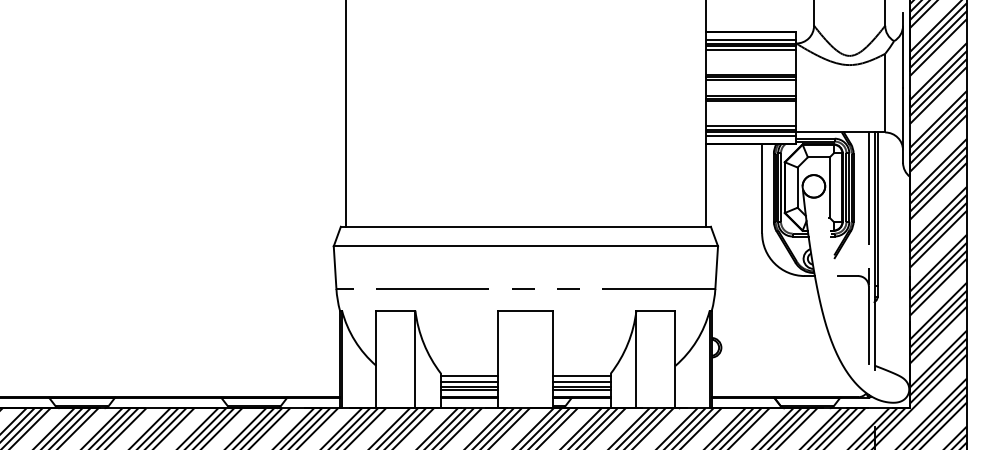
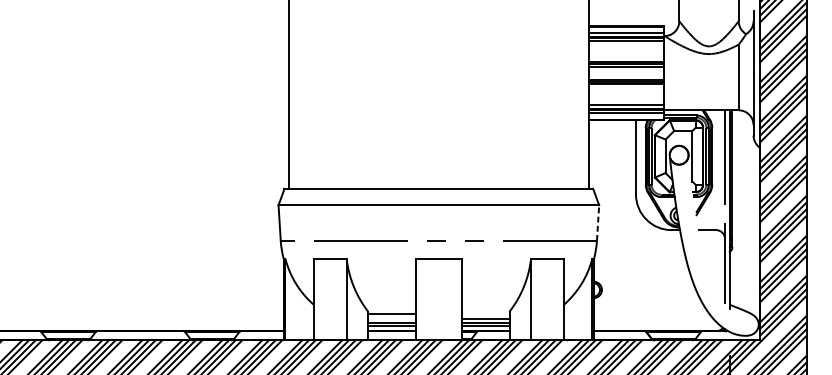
line: (716, 267) -> (597, 222), solid -> dashed
line: (581, 376) -> (485, 313), removed
line: (469, 382) -> (391, 318), removed

